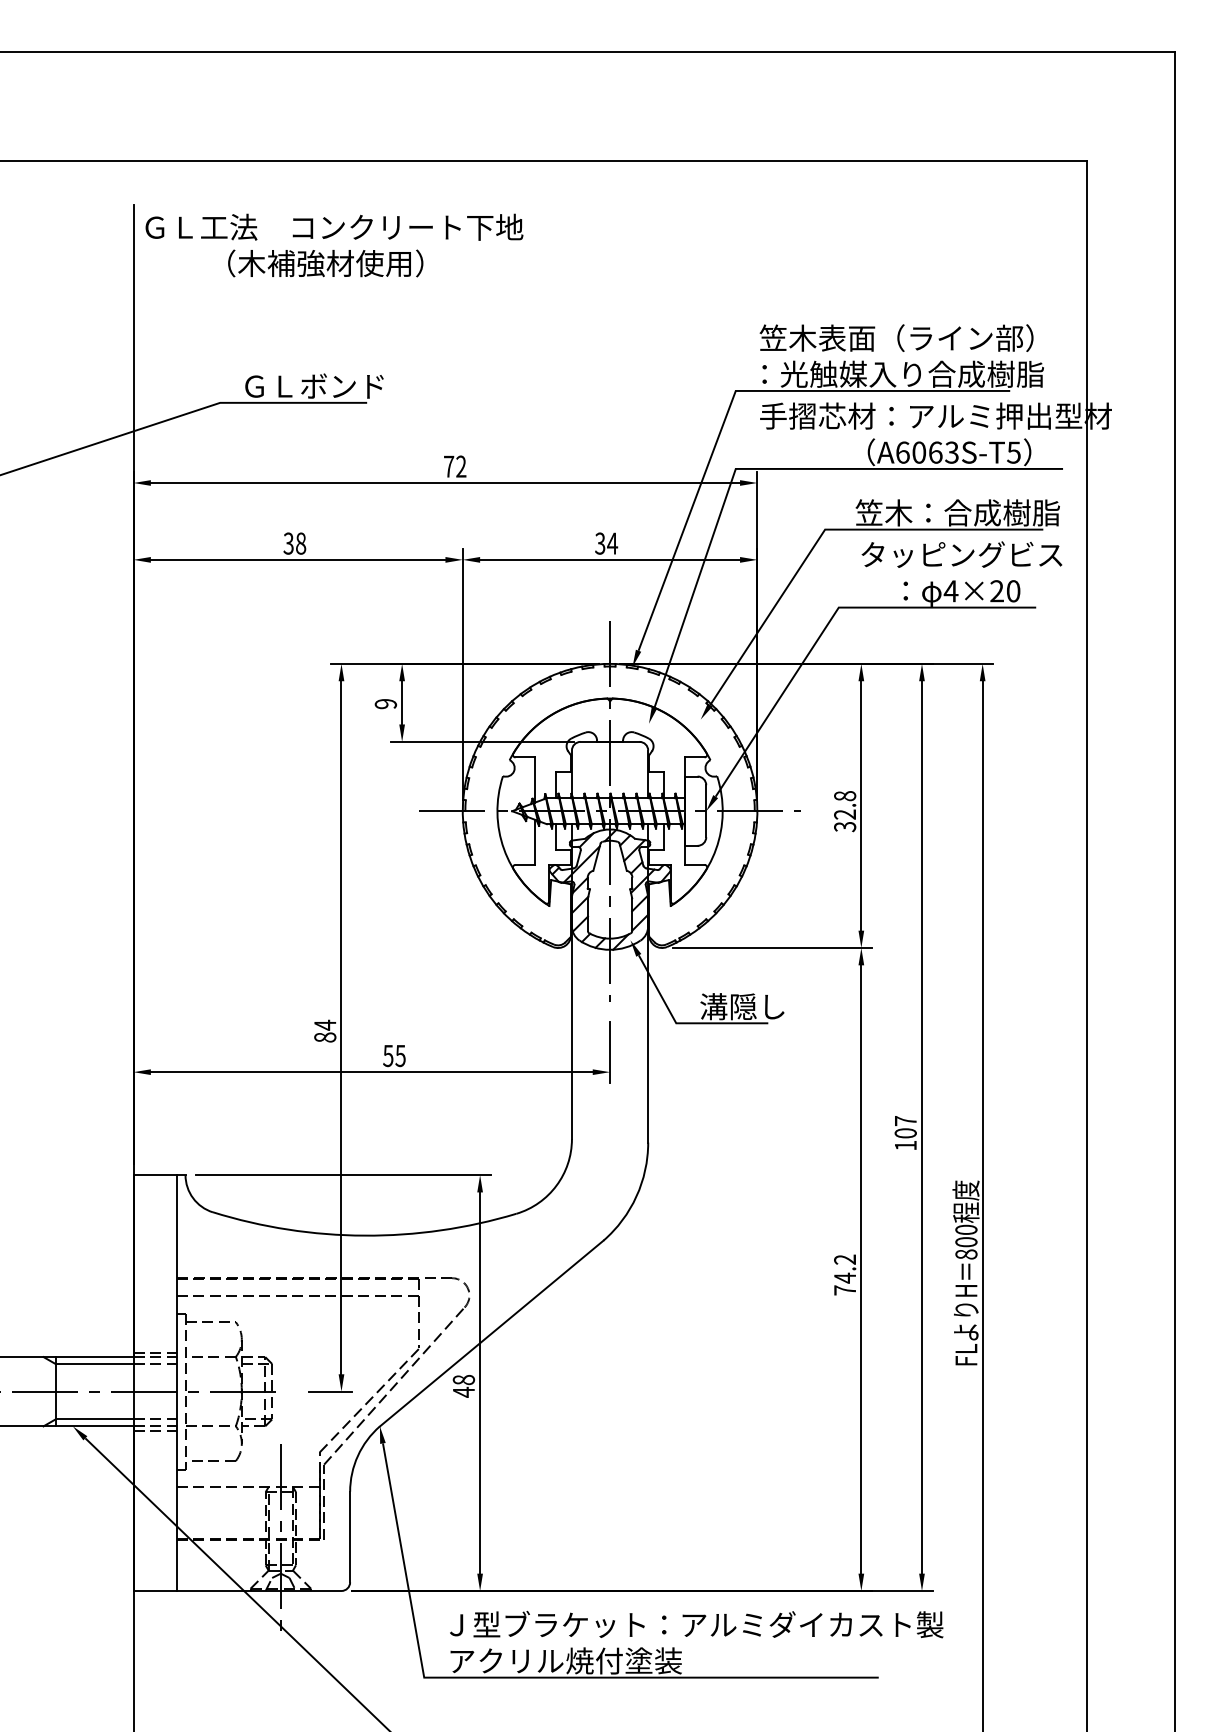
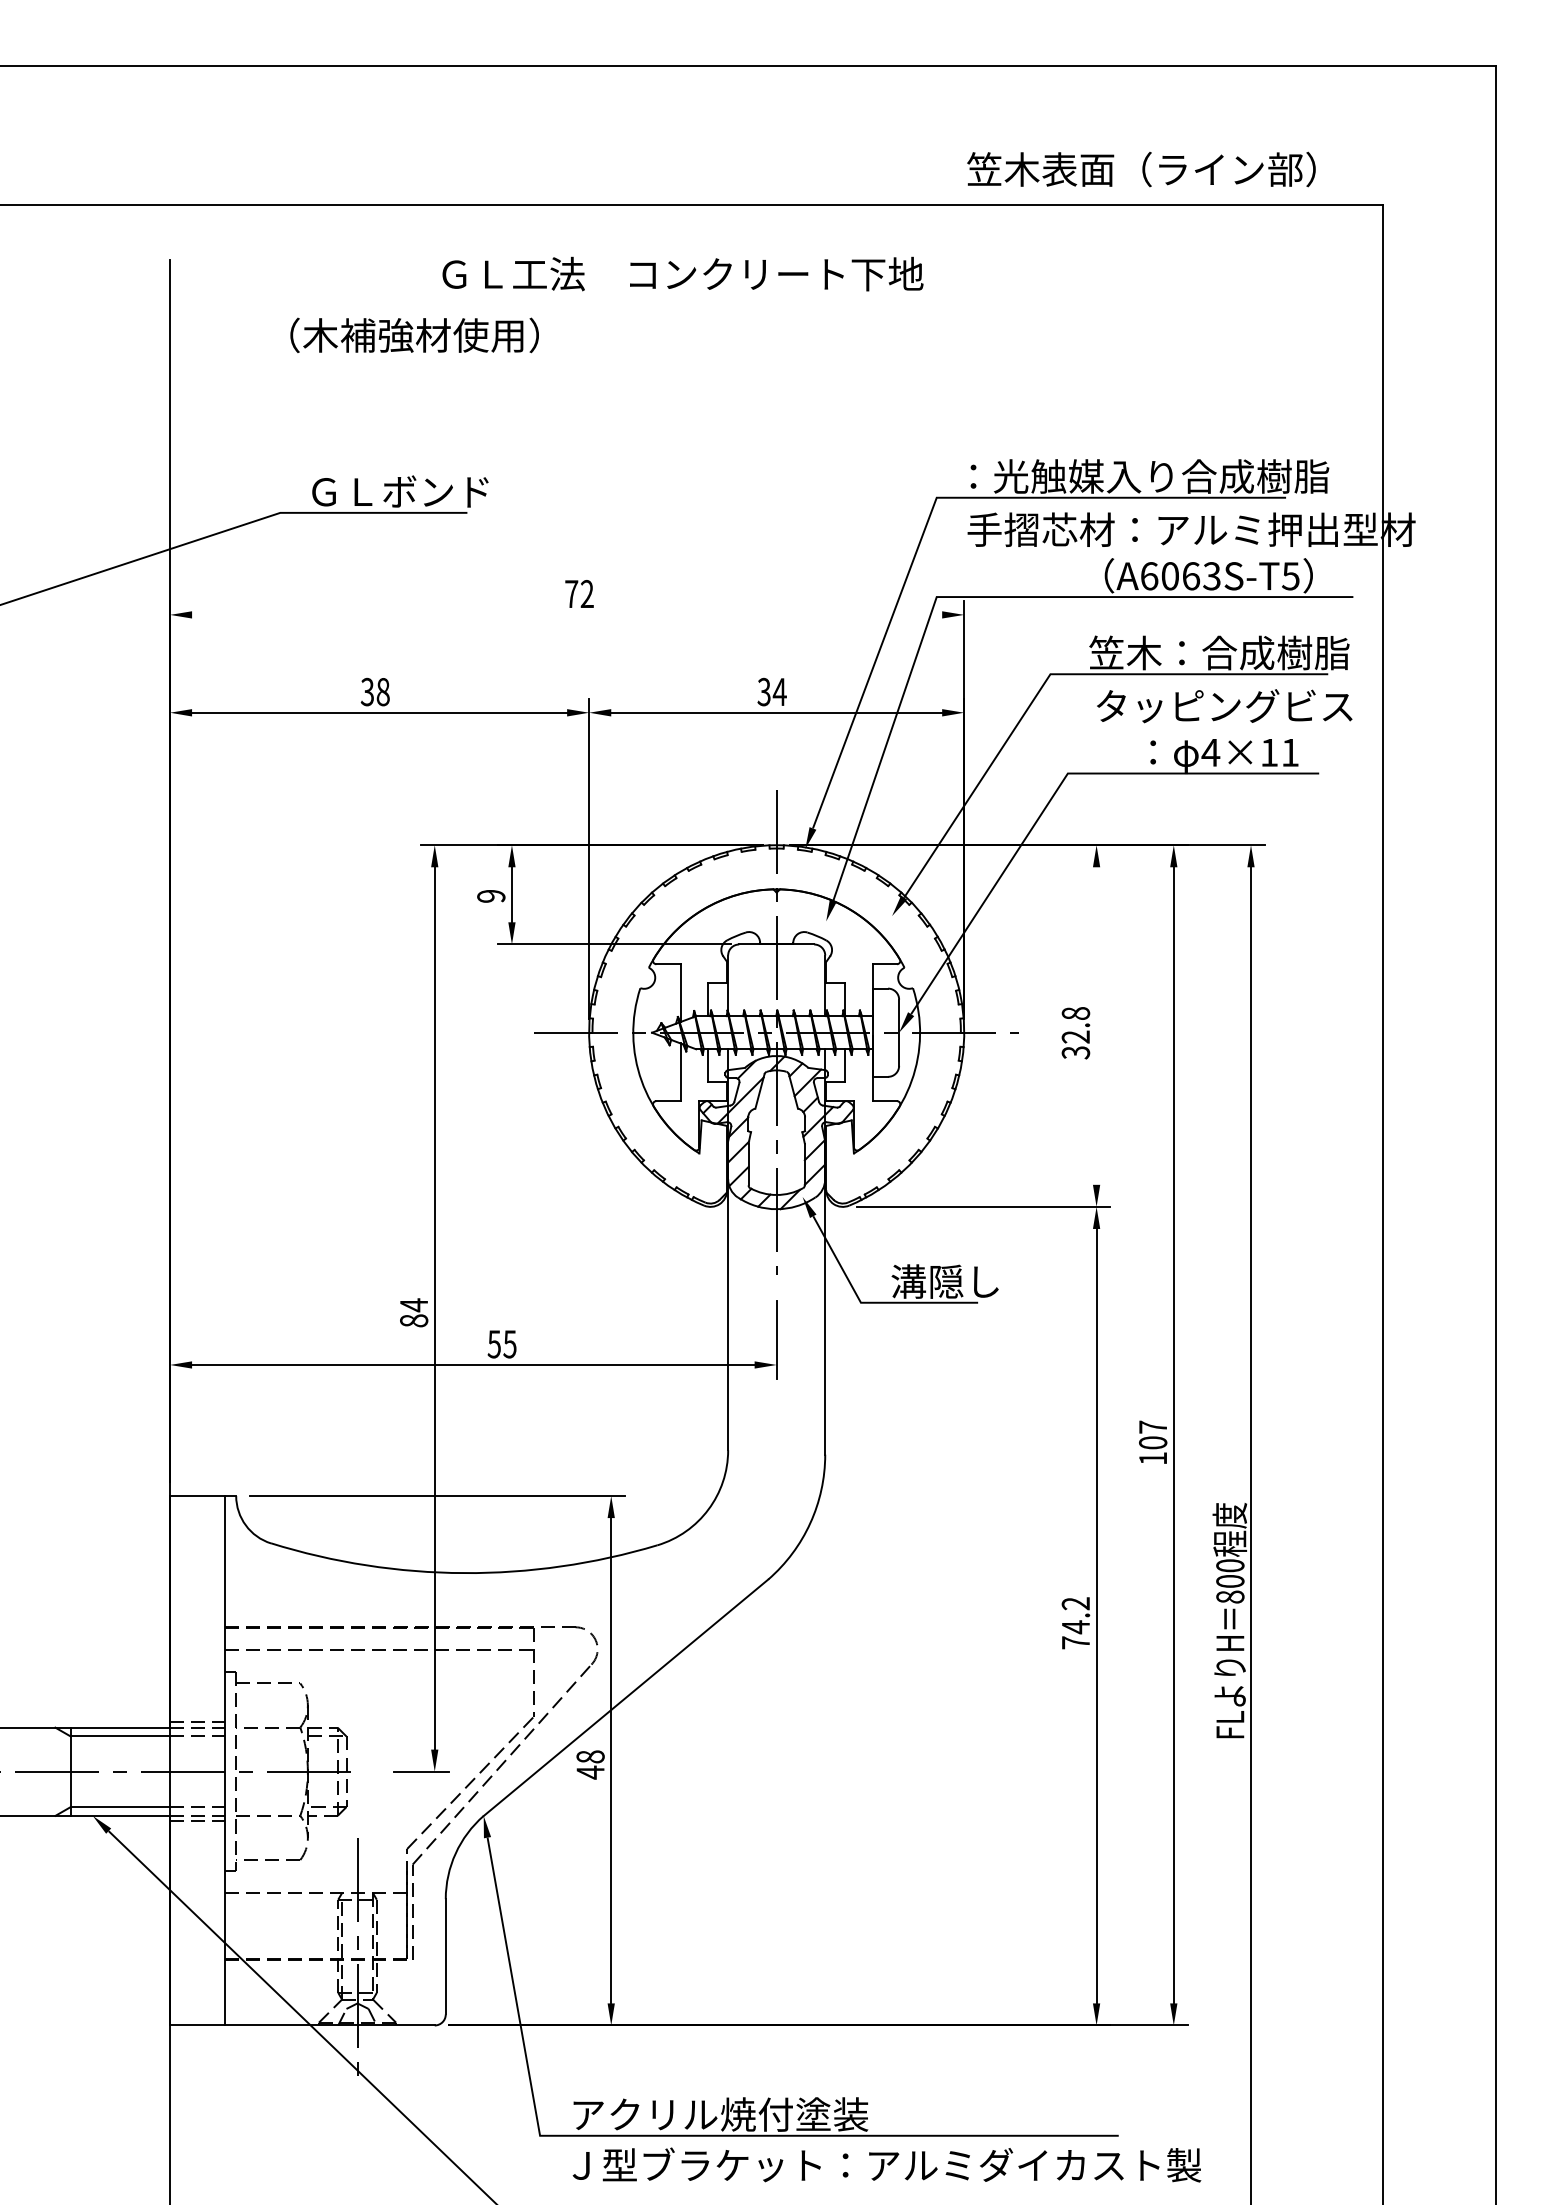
text: (334, 226) -> (683, 273), moved
text: (896, 337) -> (1141, 168), moved
line: (445, 483) -> (567, 615), removed
text: (1005, 591) -> (1280, 753), 4×20 -> 4×11
line: (861, 805) -> (1096, 1025), removed
text: (696, 1624) -> (886, 2164), moved

